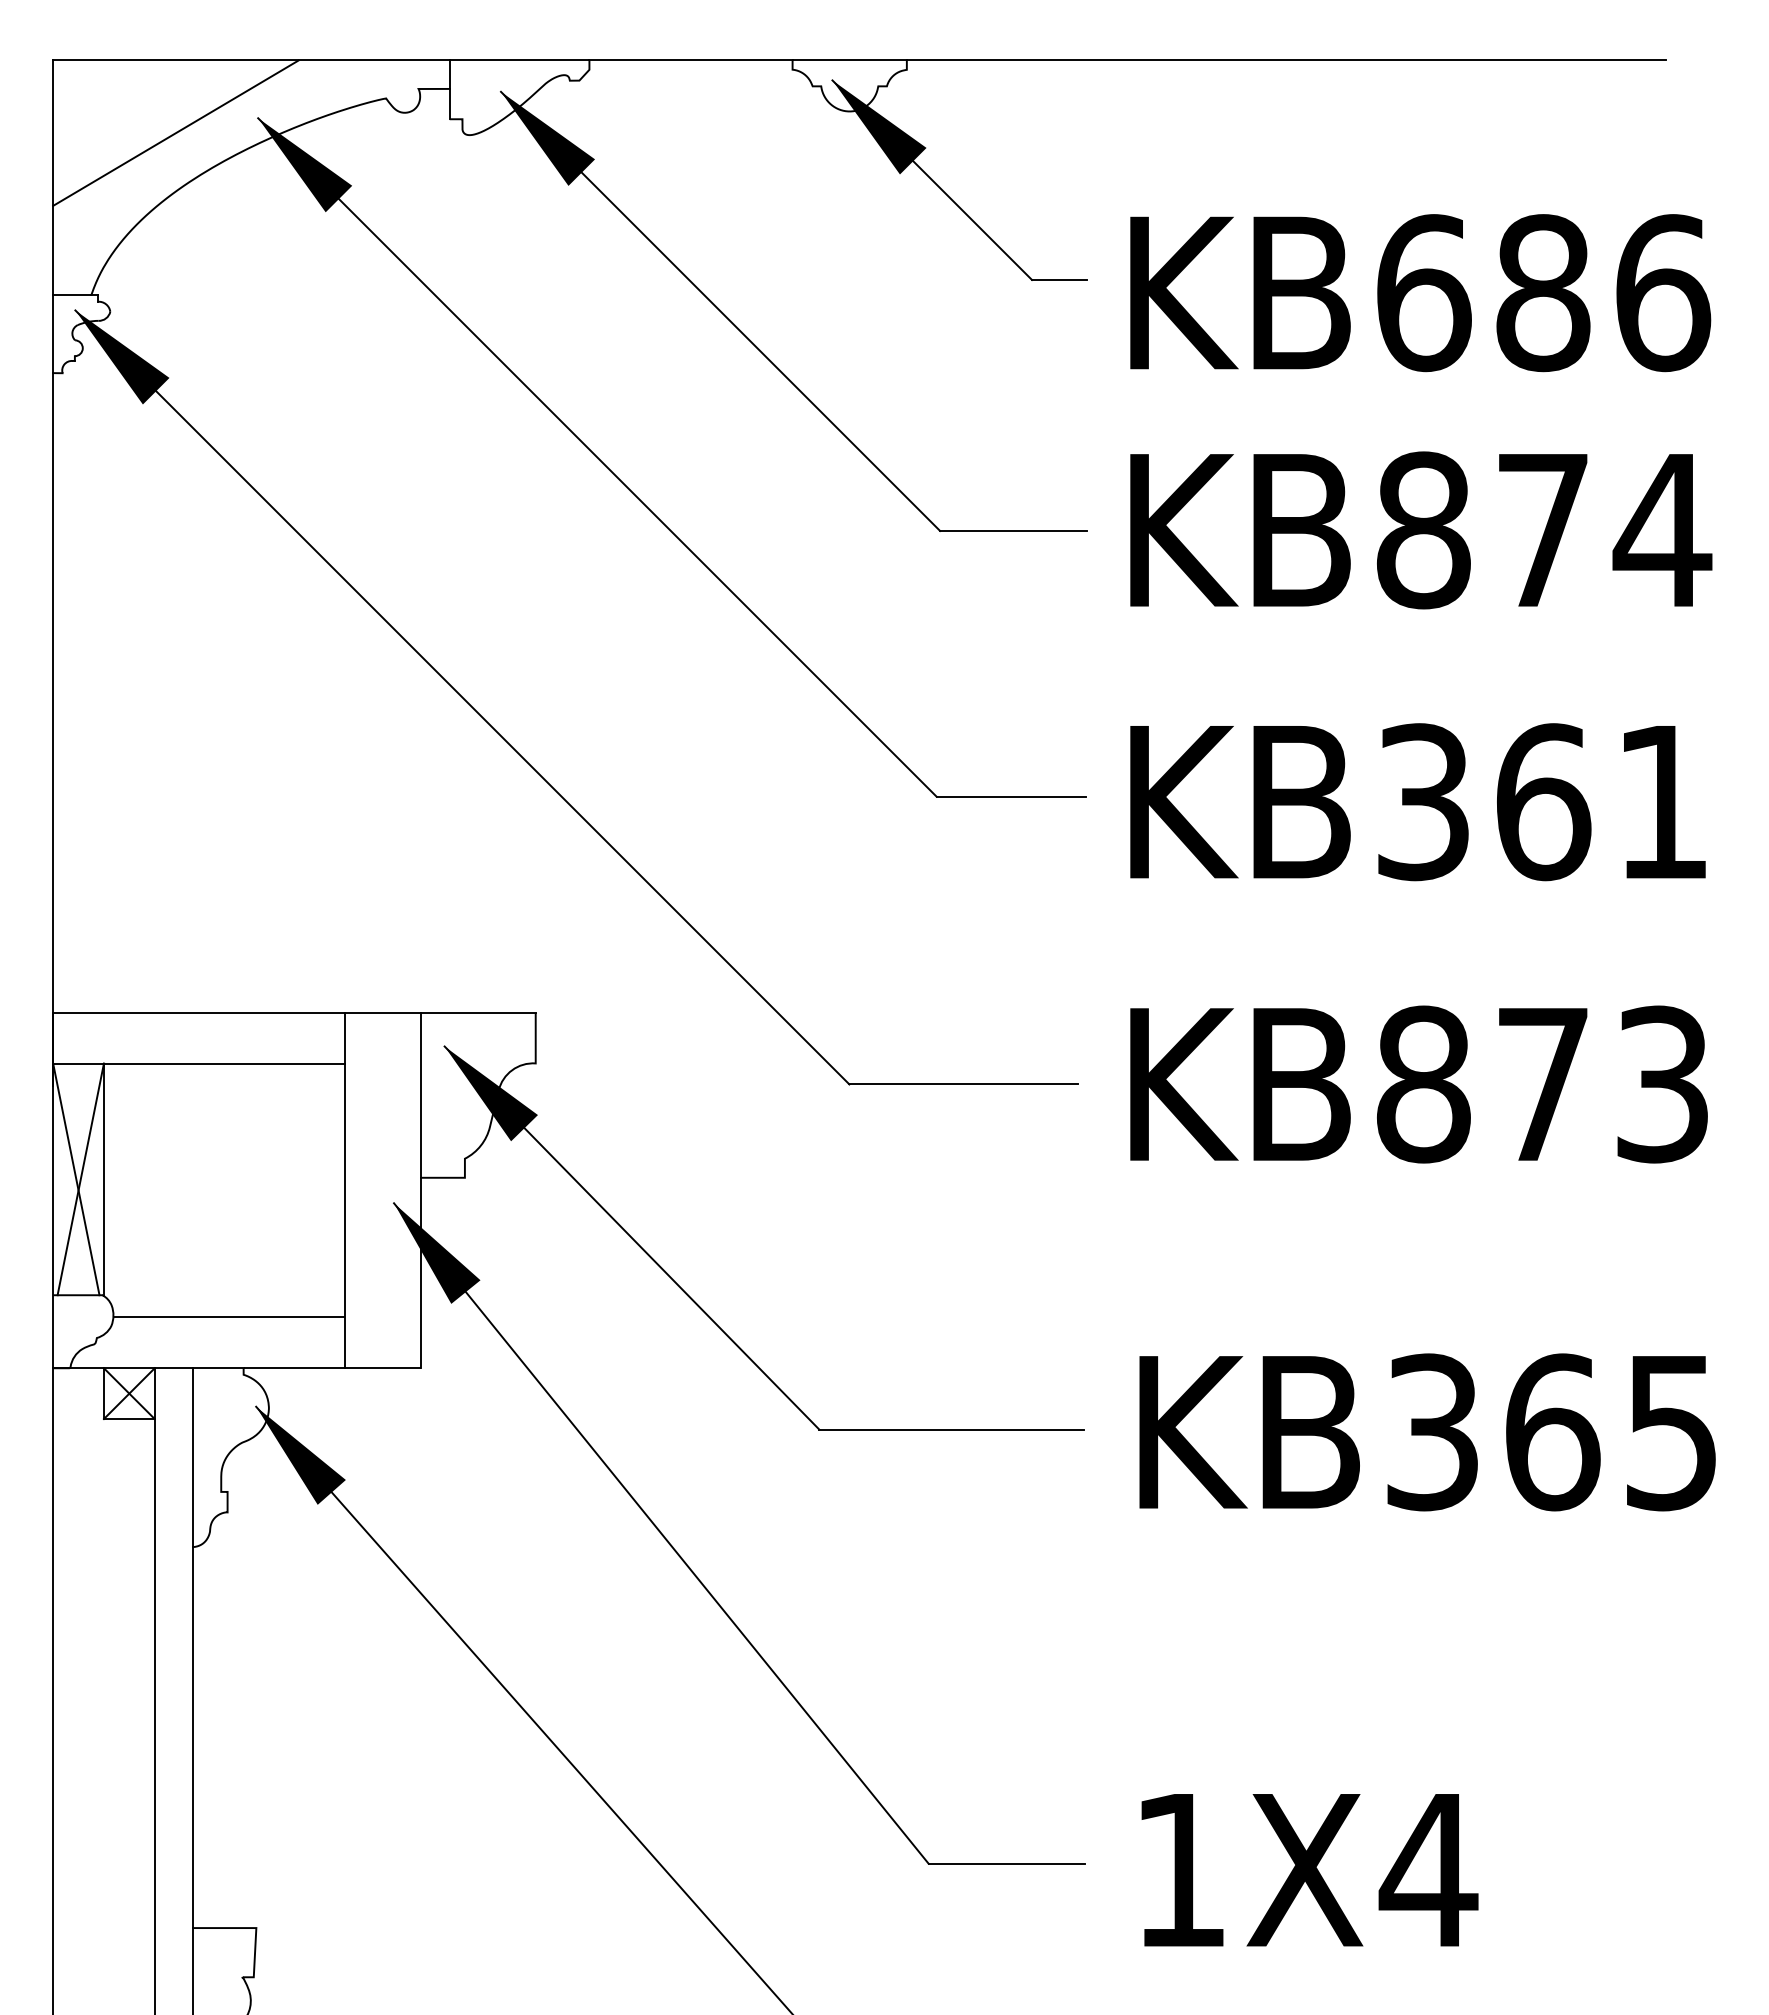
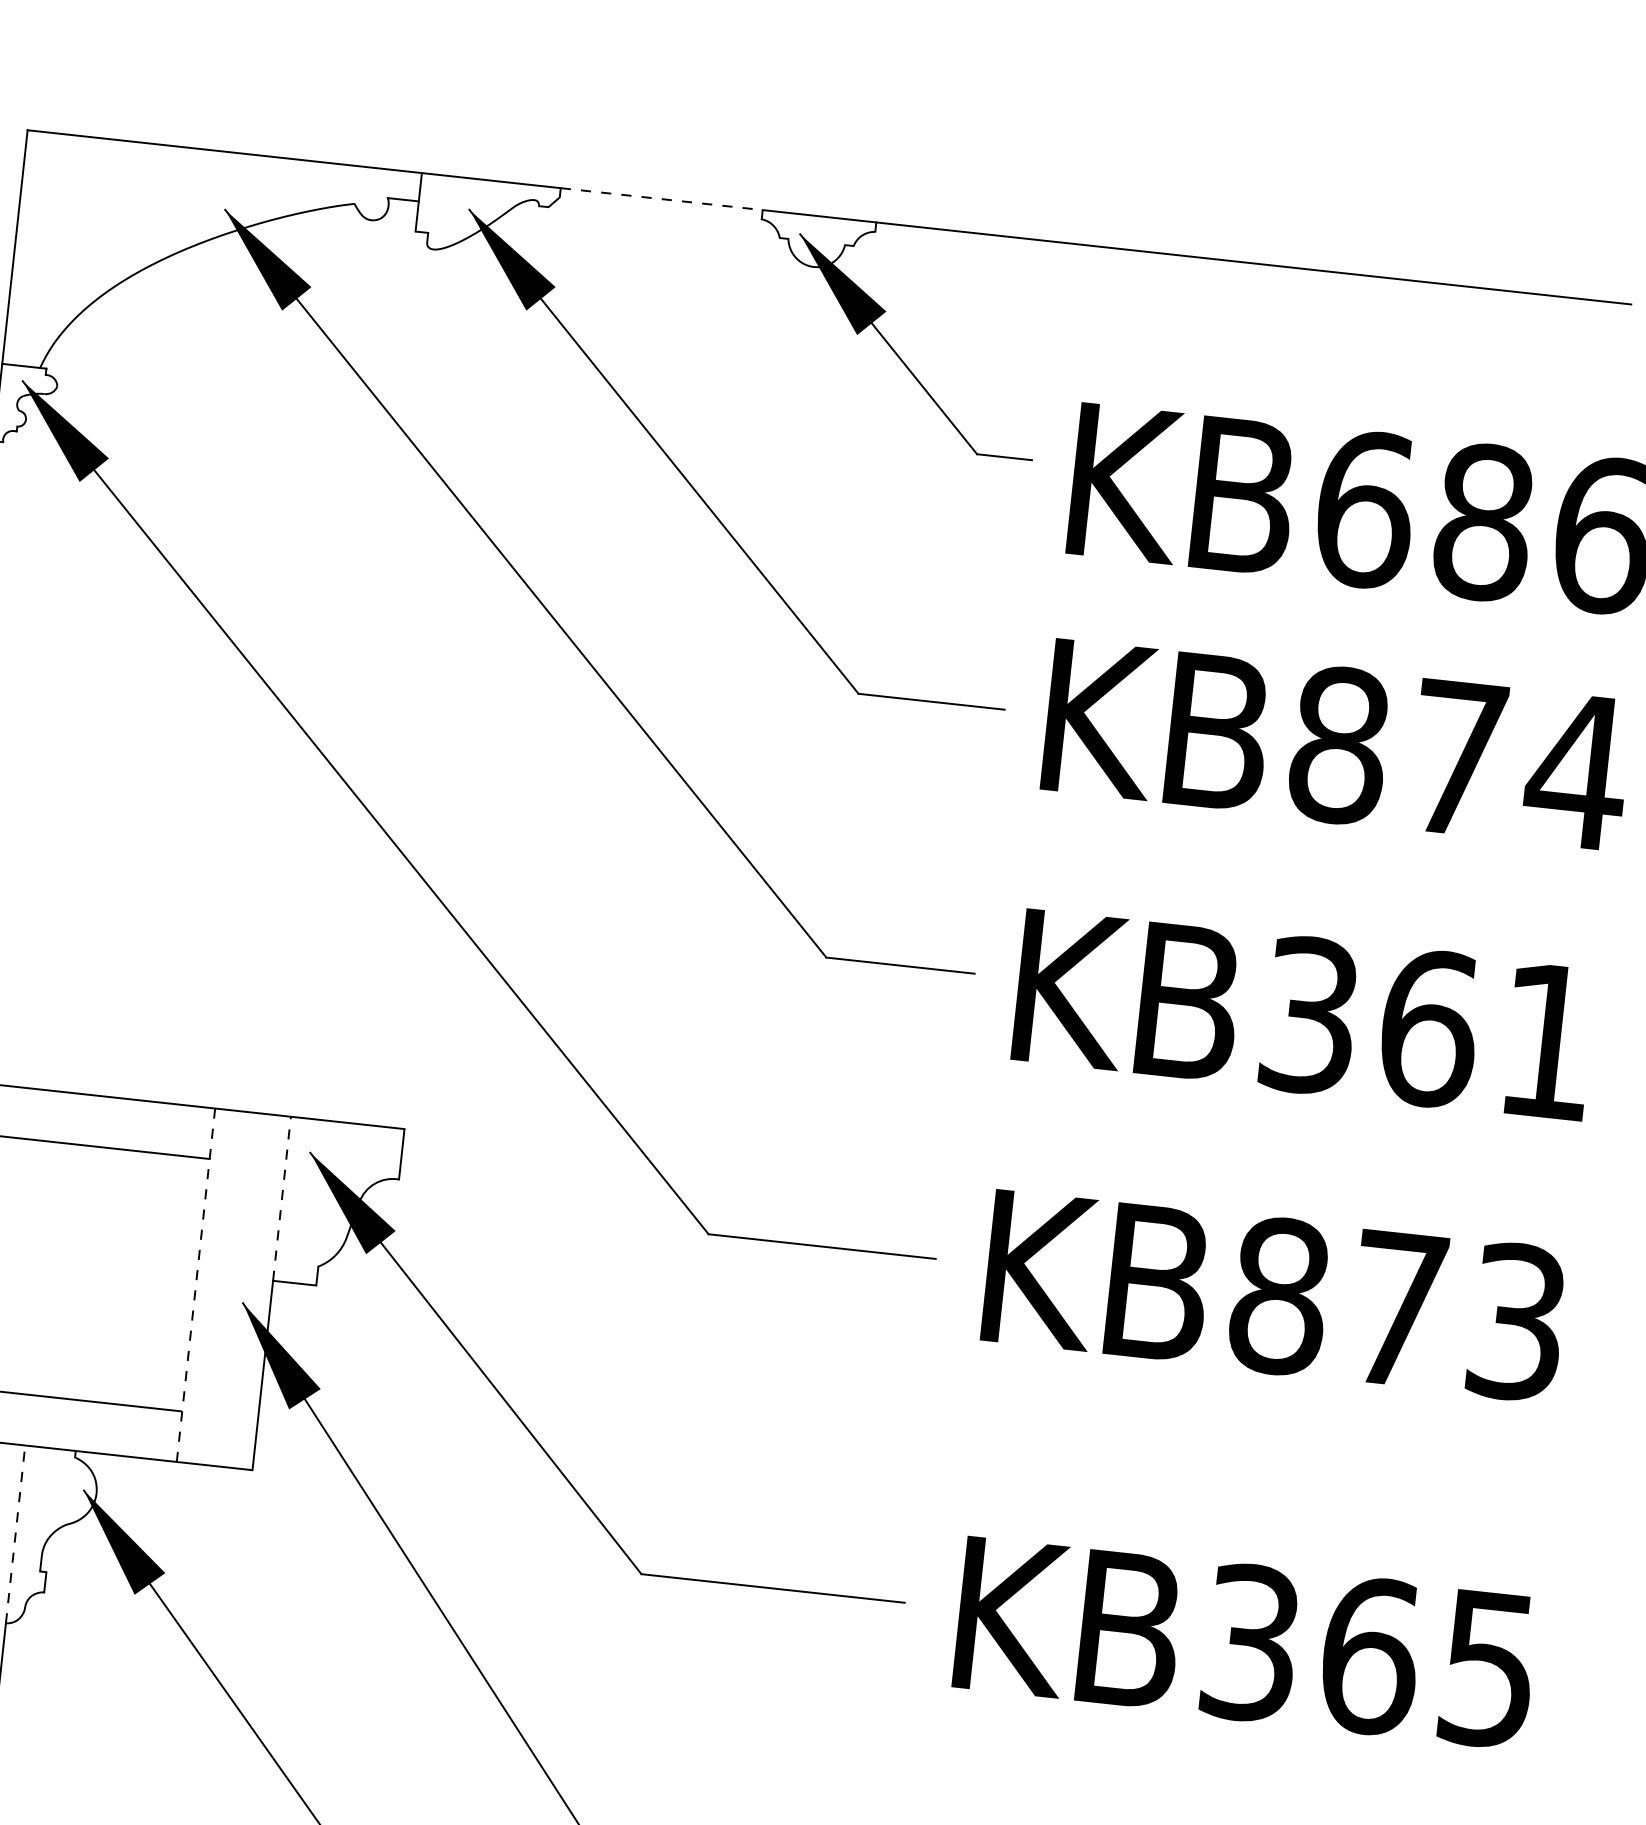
line: (691, 60) -> (662, 199), solid -> dashed
line: (175, 132) -> (141, 215), removed
line: (421, 1095) -> (282, 1199), solid -> dashed
line: (345, 1190) -> (196, 1285), solid -> dashed
line: (192, 1457) -> (15, 1534), solid -> dashed

